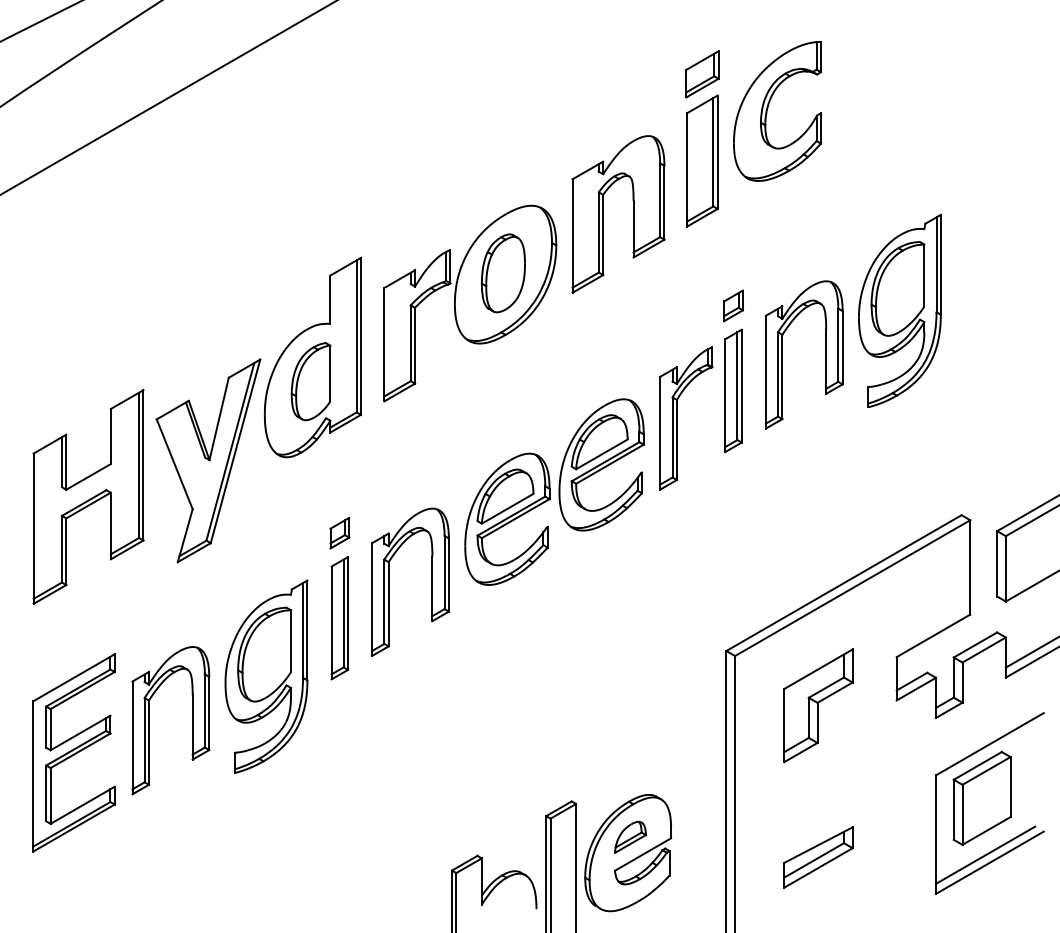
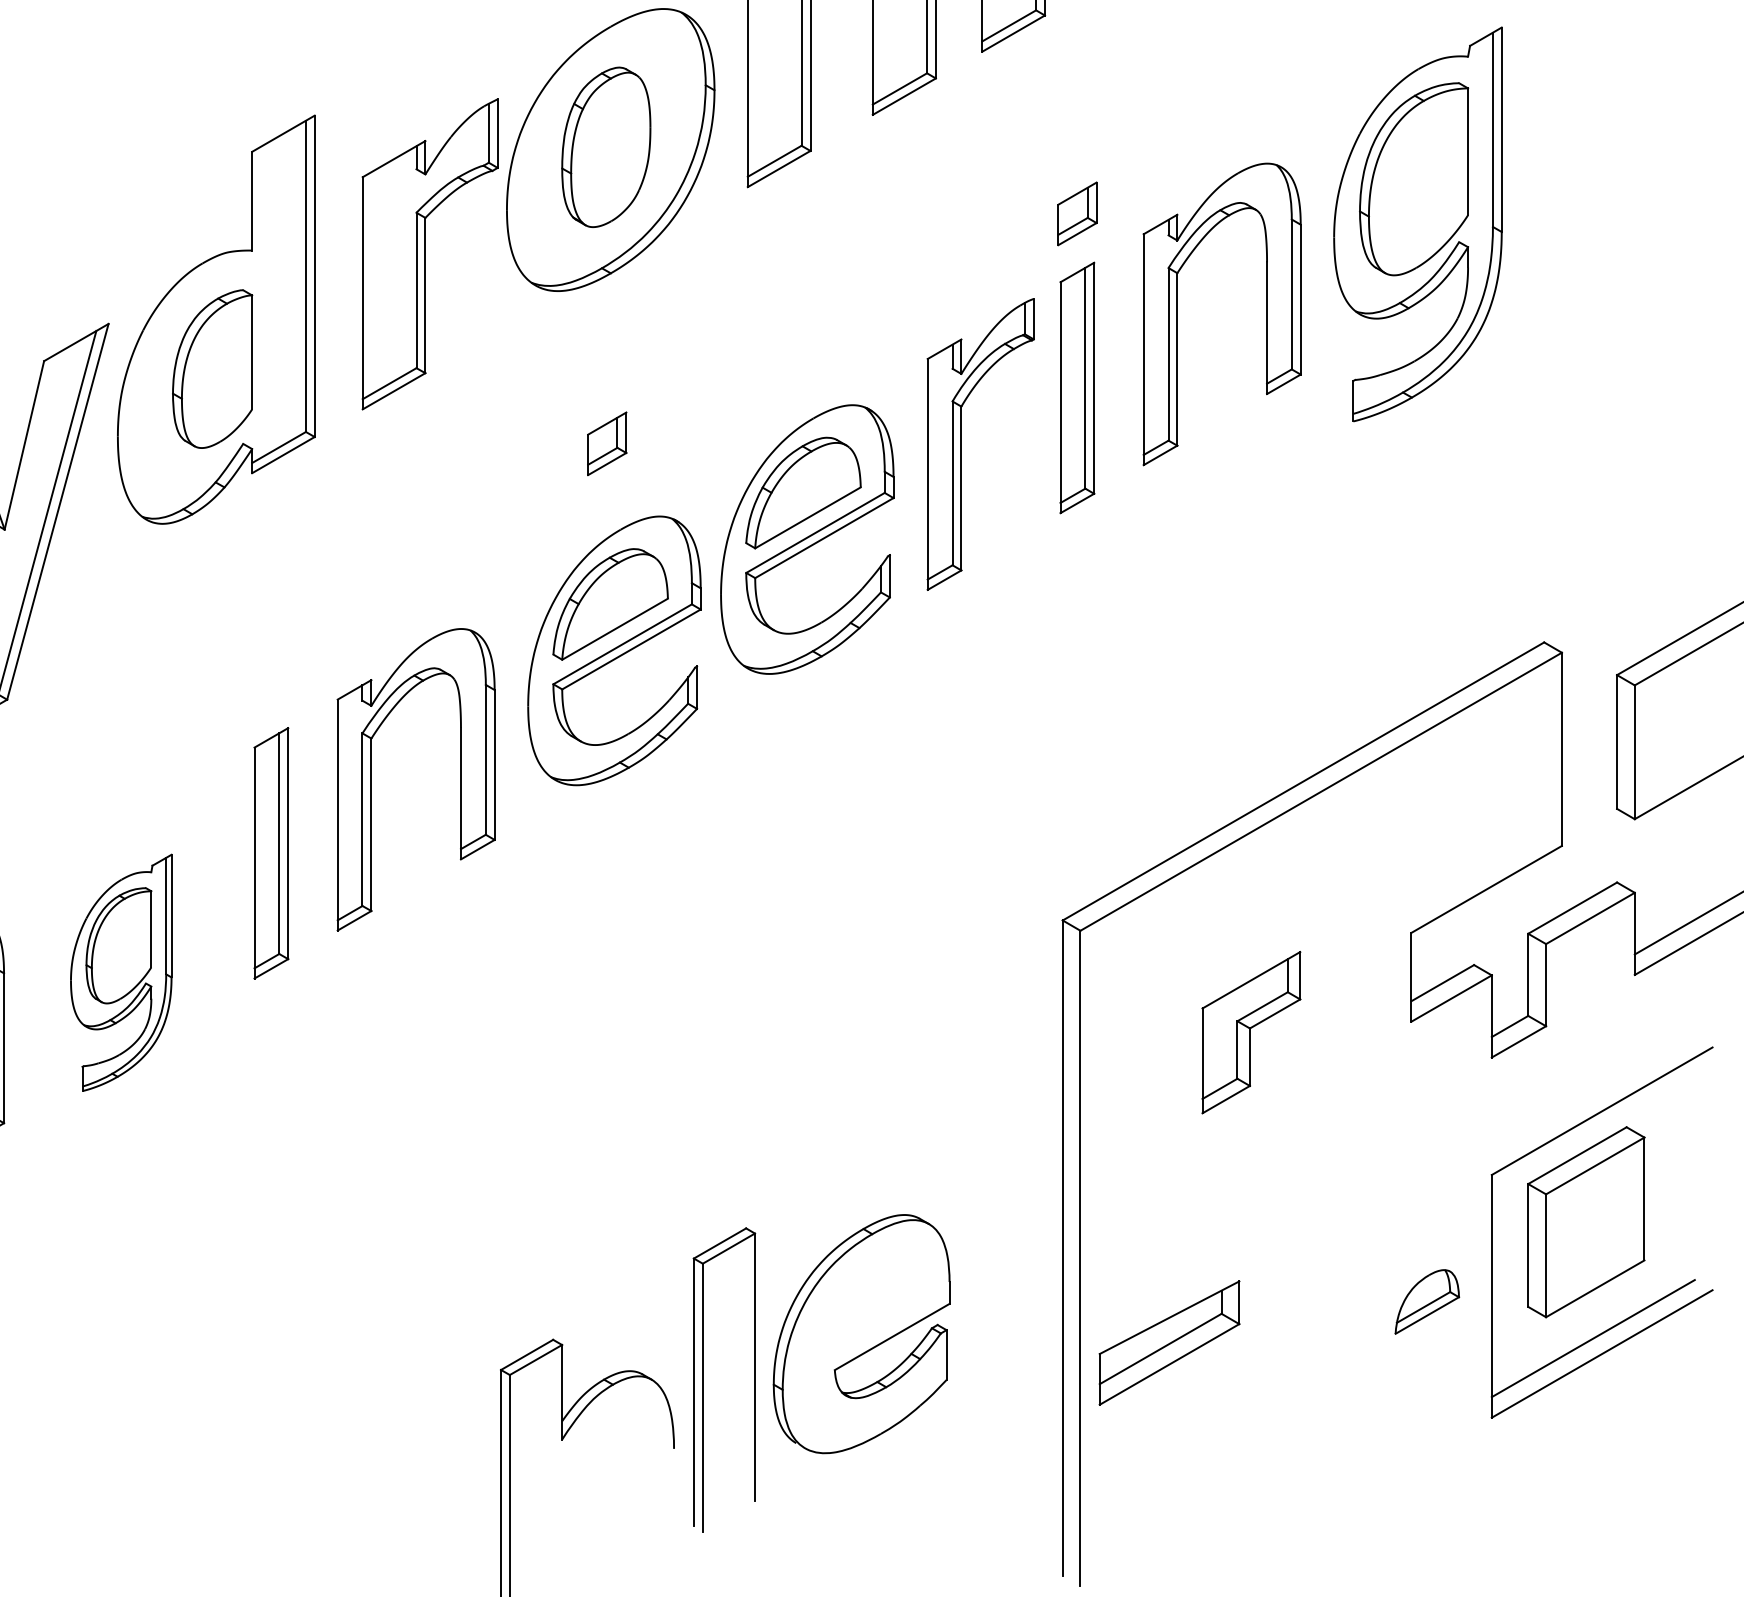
part: (339, 532) -> (606, 442), moved
part: (266, 676) -> (121, 972), size x0.6
part: (818, 705) -> (1251, 1031), size x0.7
part: (630, 836) -> (1427, 1300), moved
part: (818, 857) -> (1169, 1343), moved

